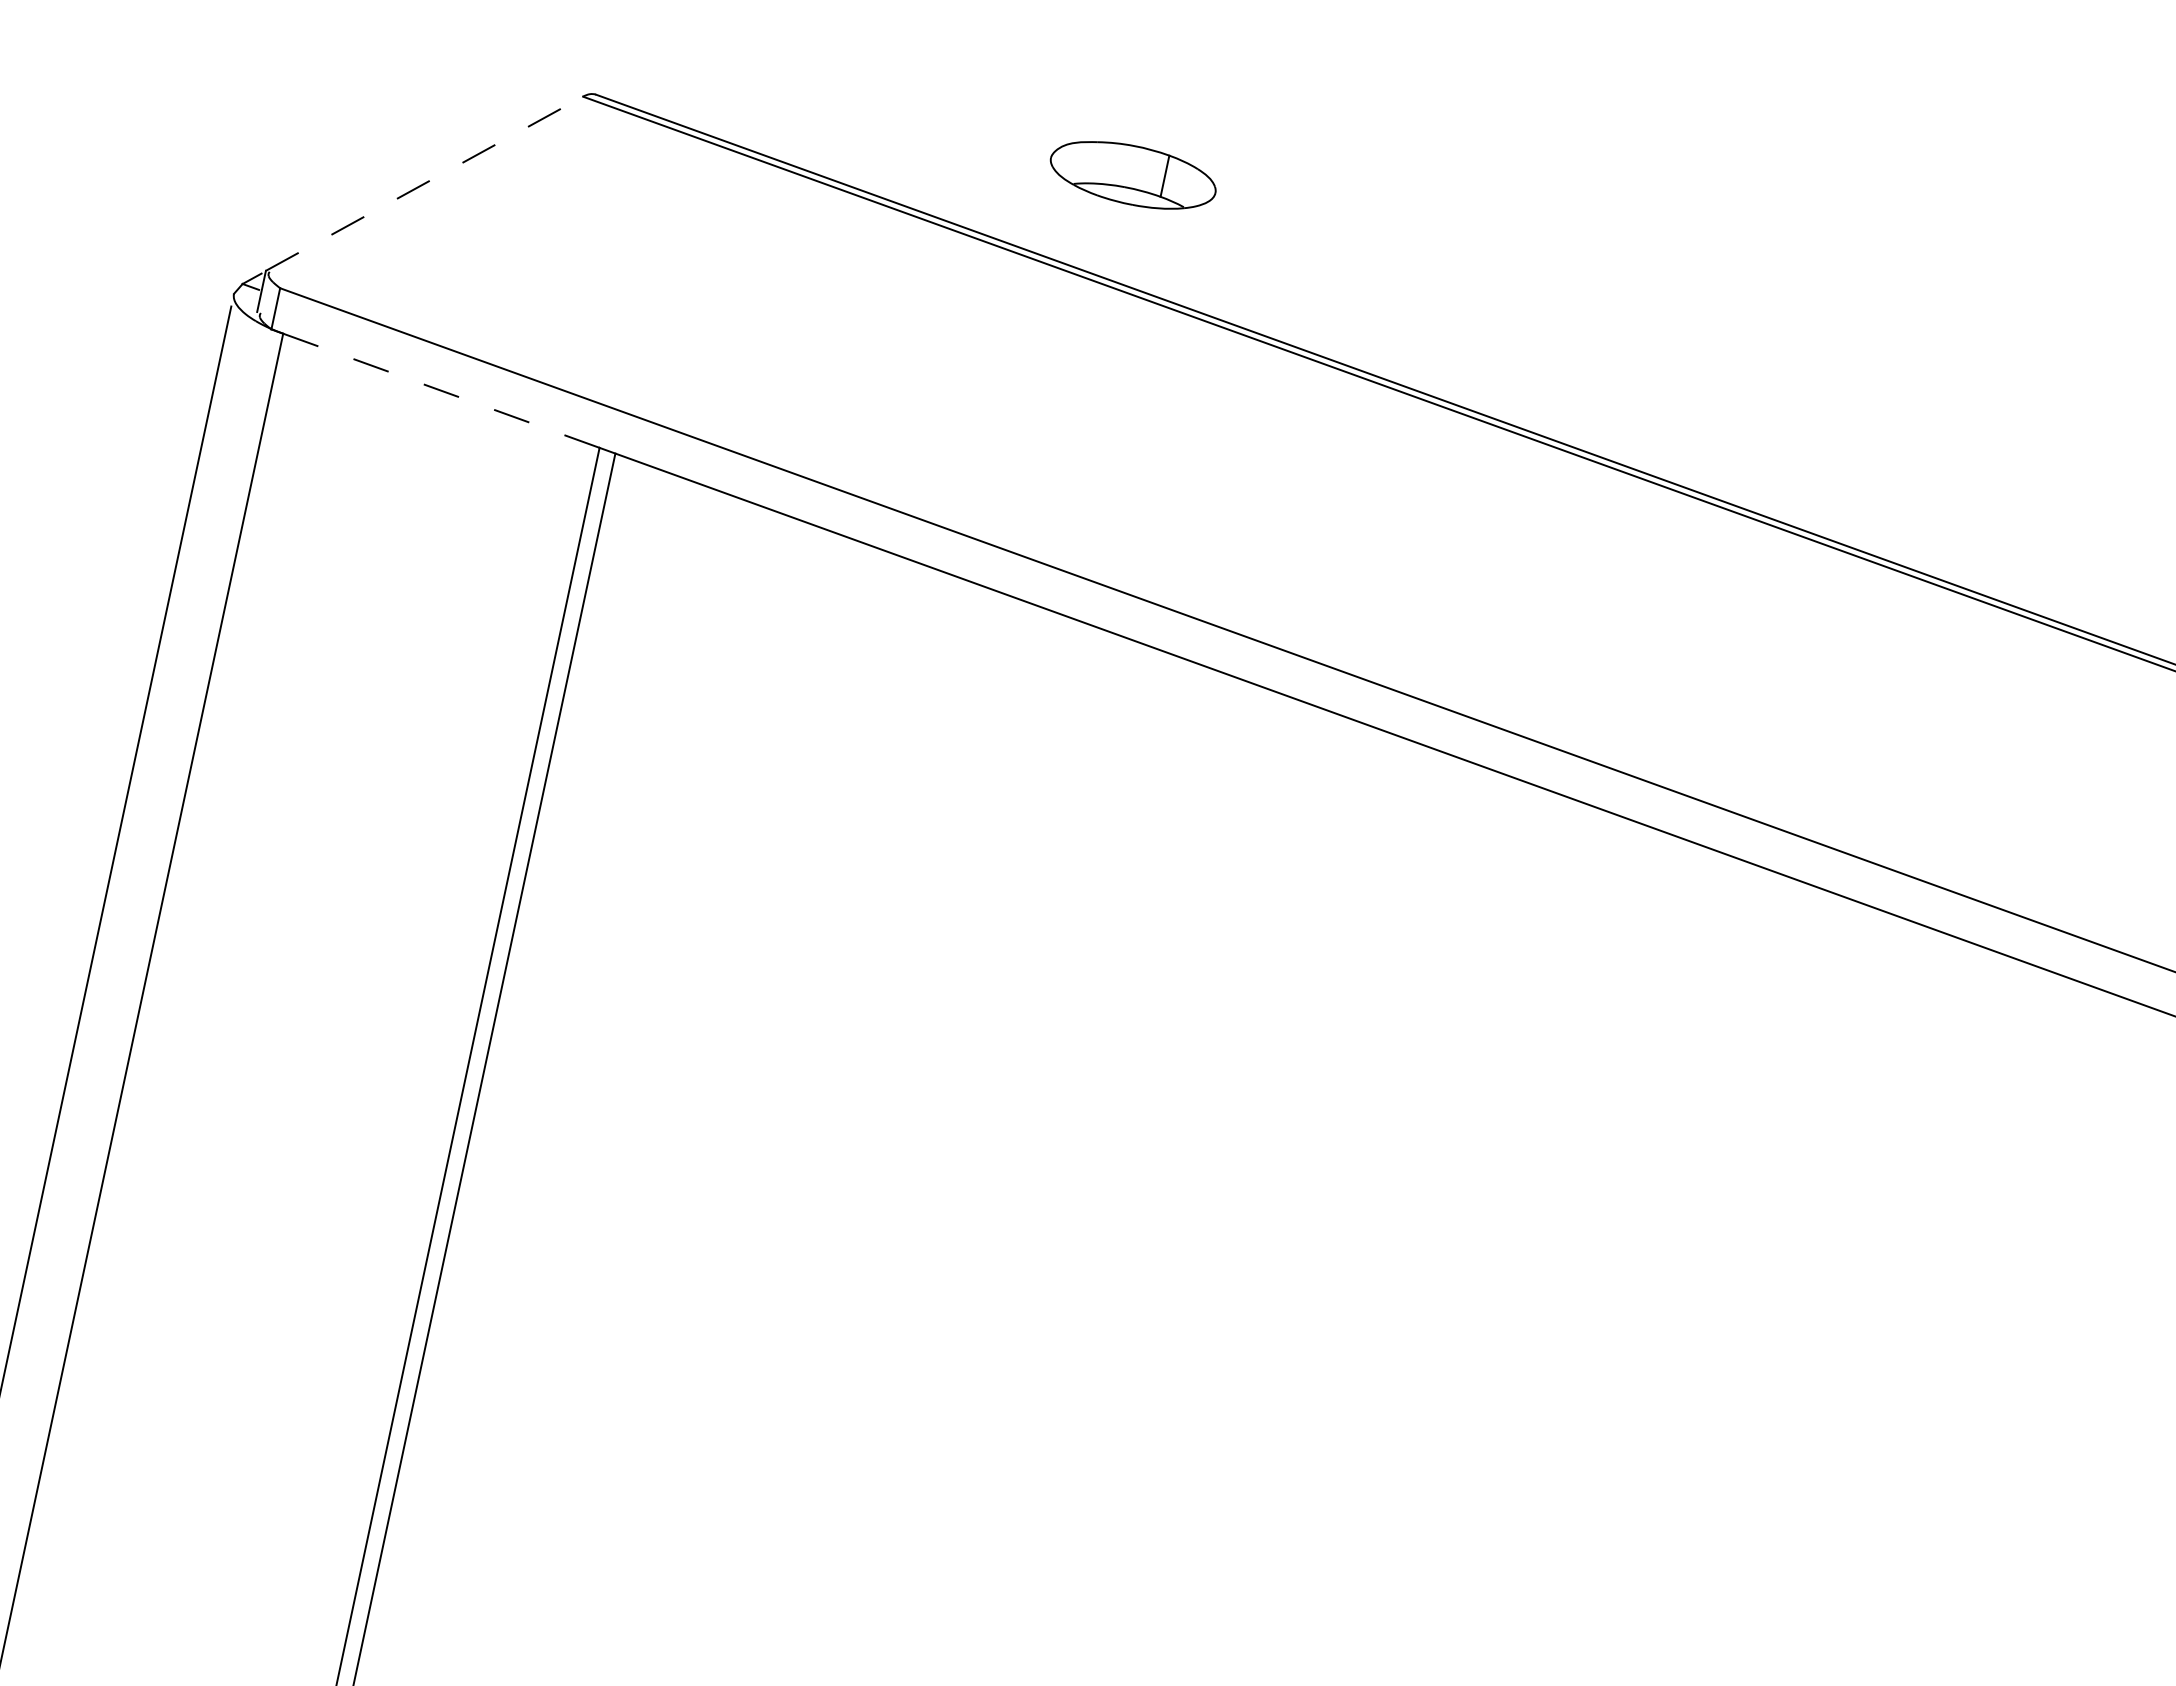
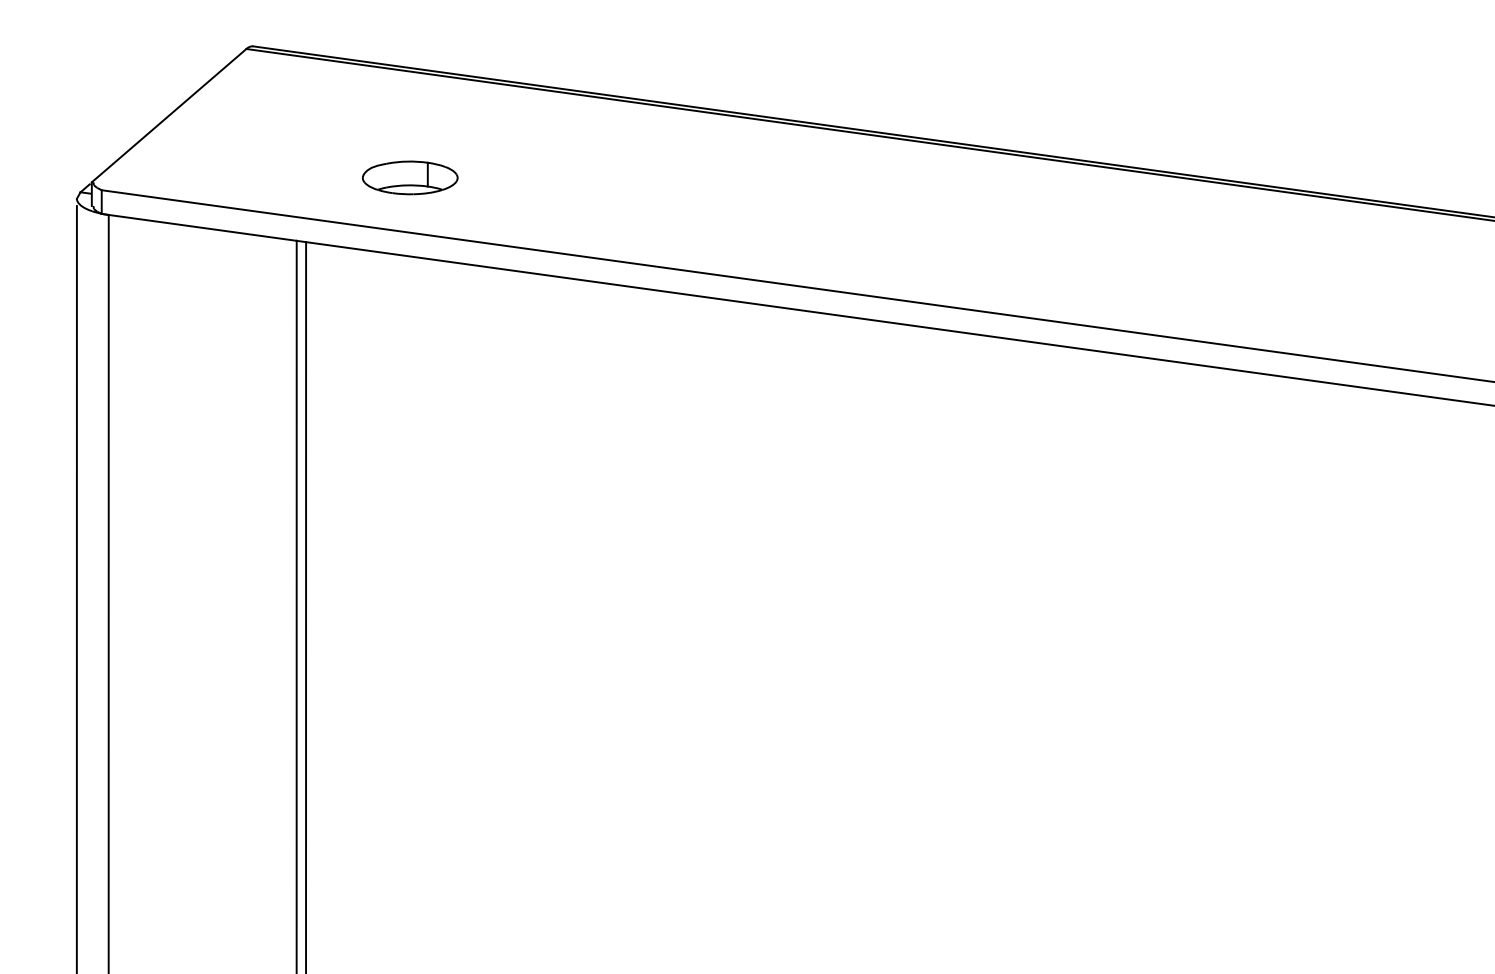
part: (1132, 174) -> (409, 177), moved
line: (425, 183) -> (169, 115), dashed -> solid
line: (441, 389) -> (202, 227), dashed -> solid

